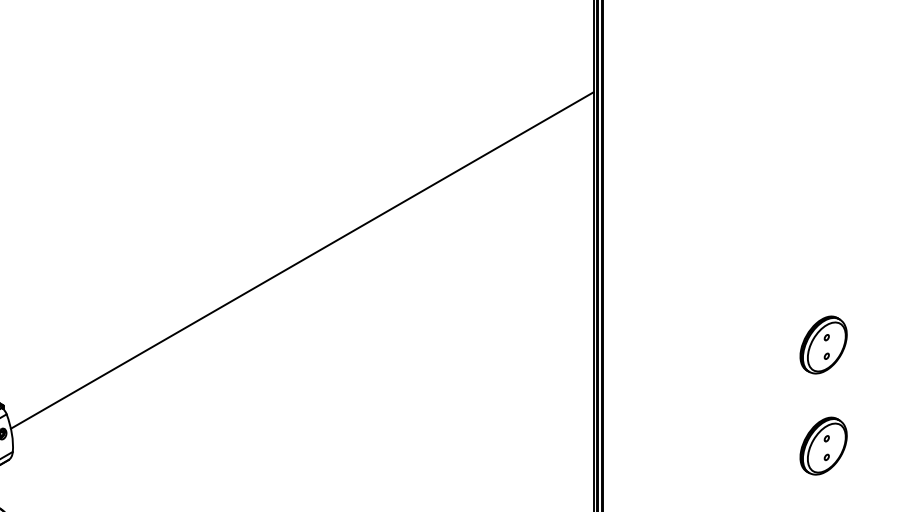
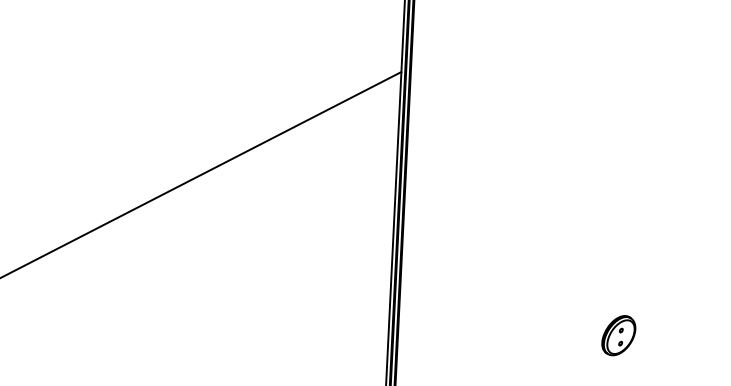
part: (823, 344) -> (618, 335), size x0.7

